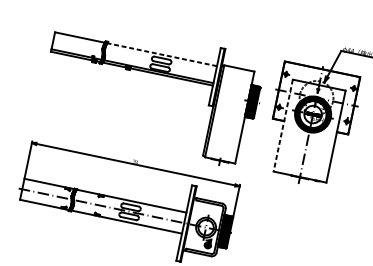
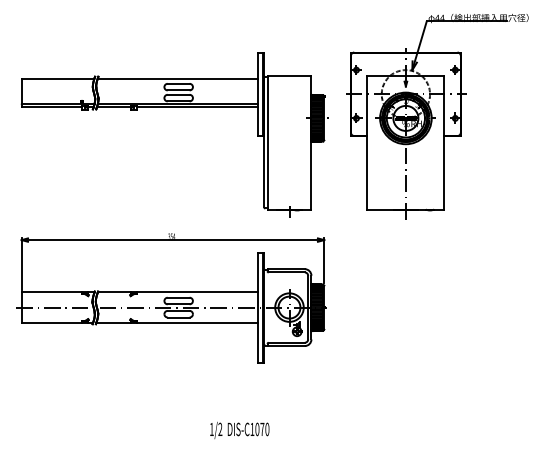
line: (162, 54) -> (177, 78), dashed -> solid
line: (283, 125) -> (367, 142), dashed -> solid

